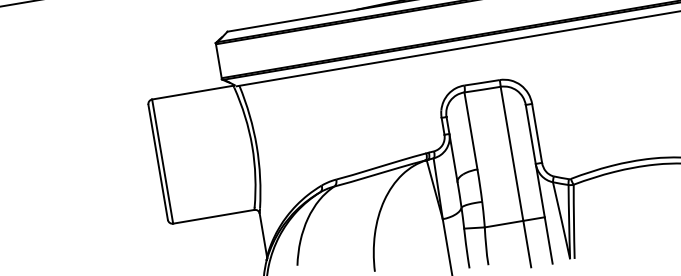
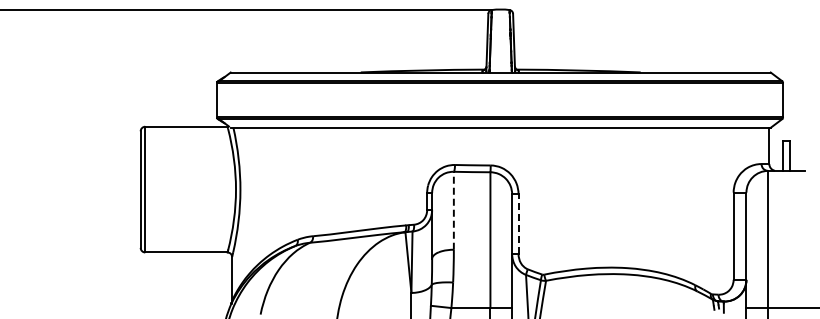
line: (470, 130) -> (453, 210), solid -> dashed
line: (537, 133) -> (518, 224), solid -> dashed

